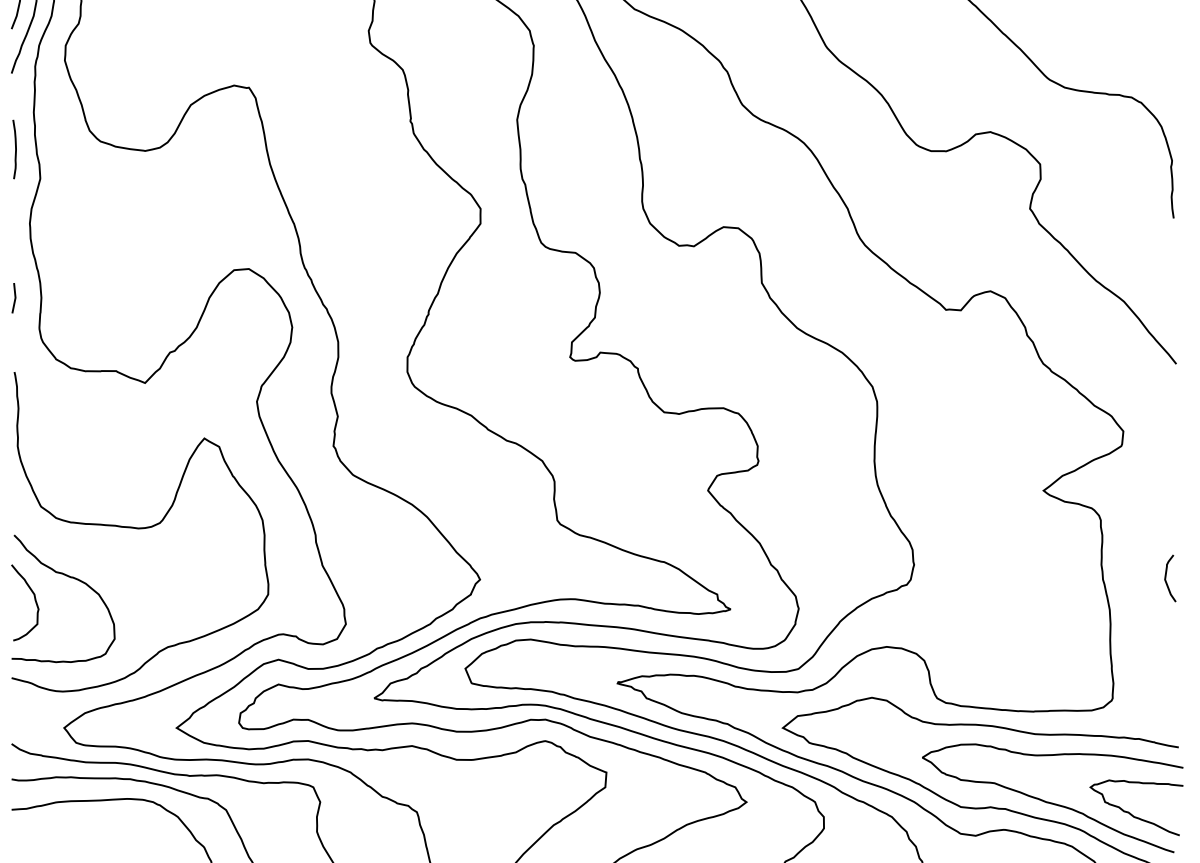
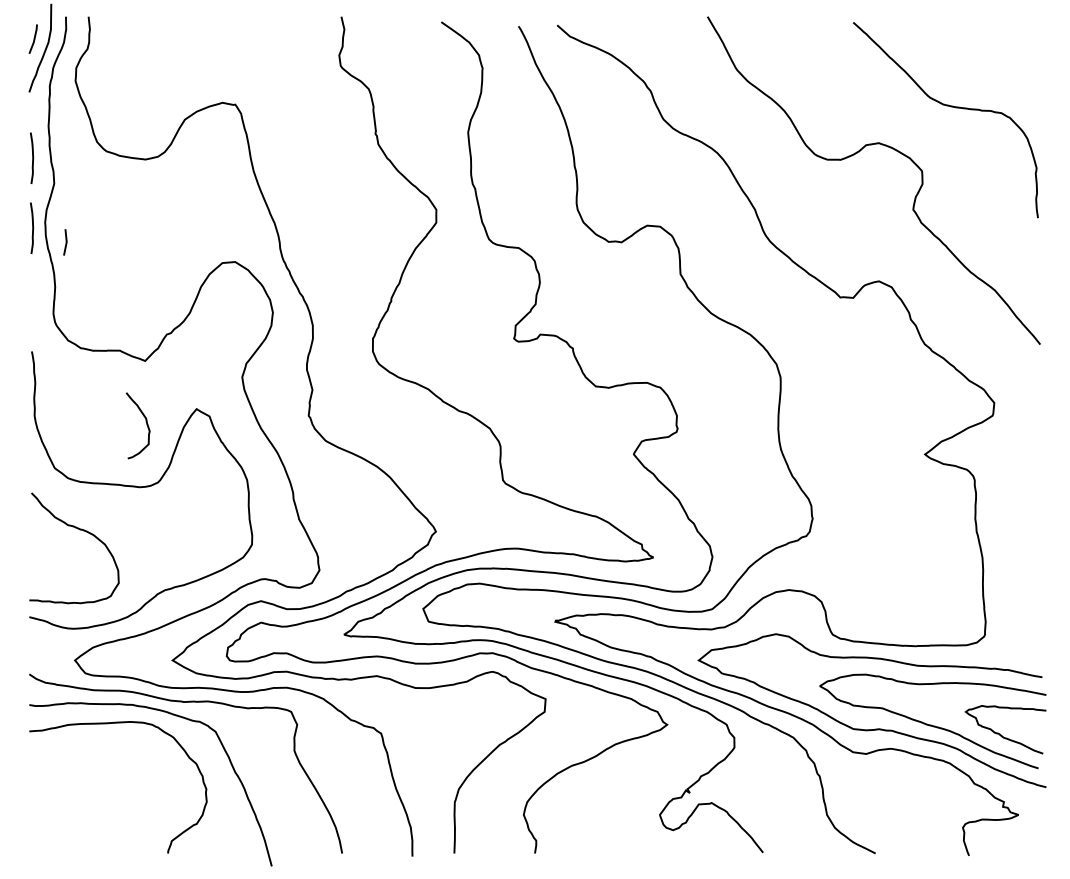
curve: (15, 229) -> (32, 227), added
line: (14, 298) -> (65, 242), moved
curve: (1166, 578) -> (1031, 530), removed
curve: (33, 597) -> (145, 421), moved

